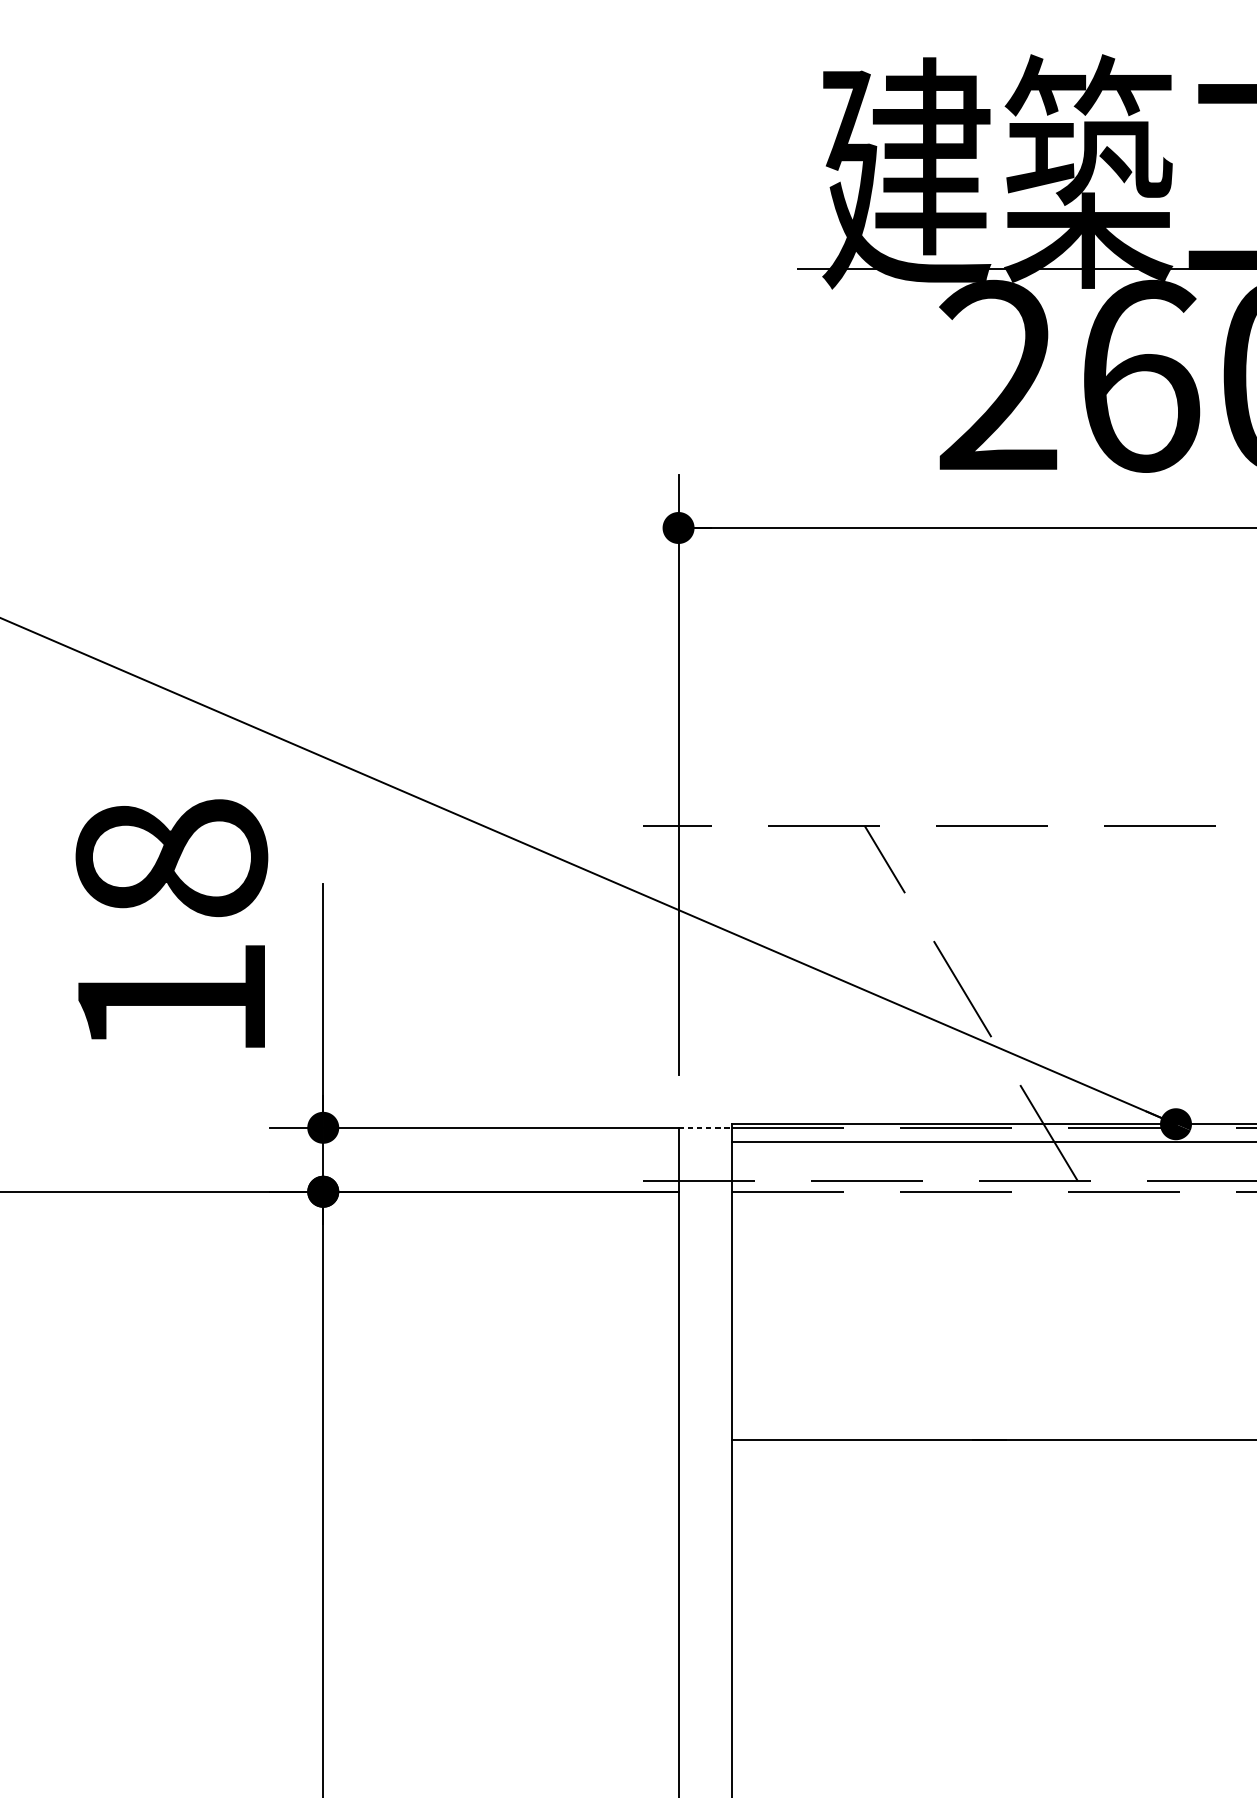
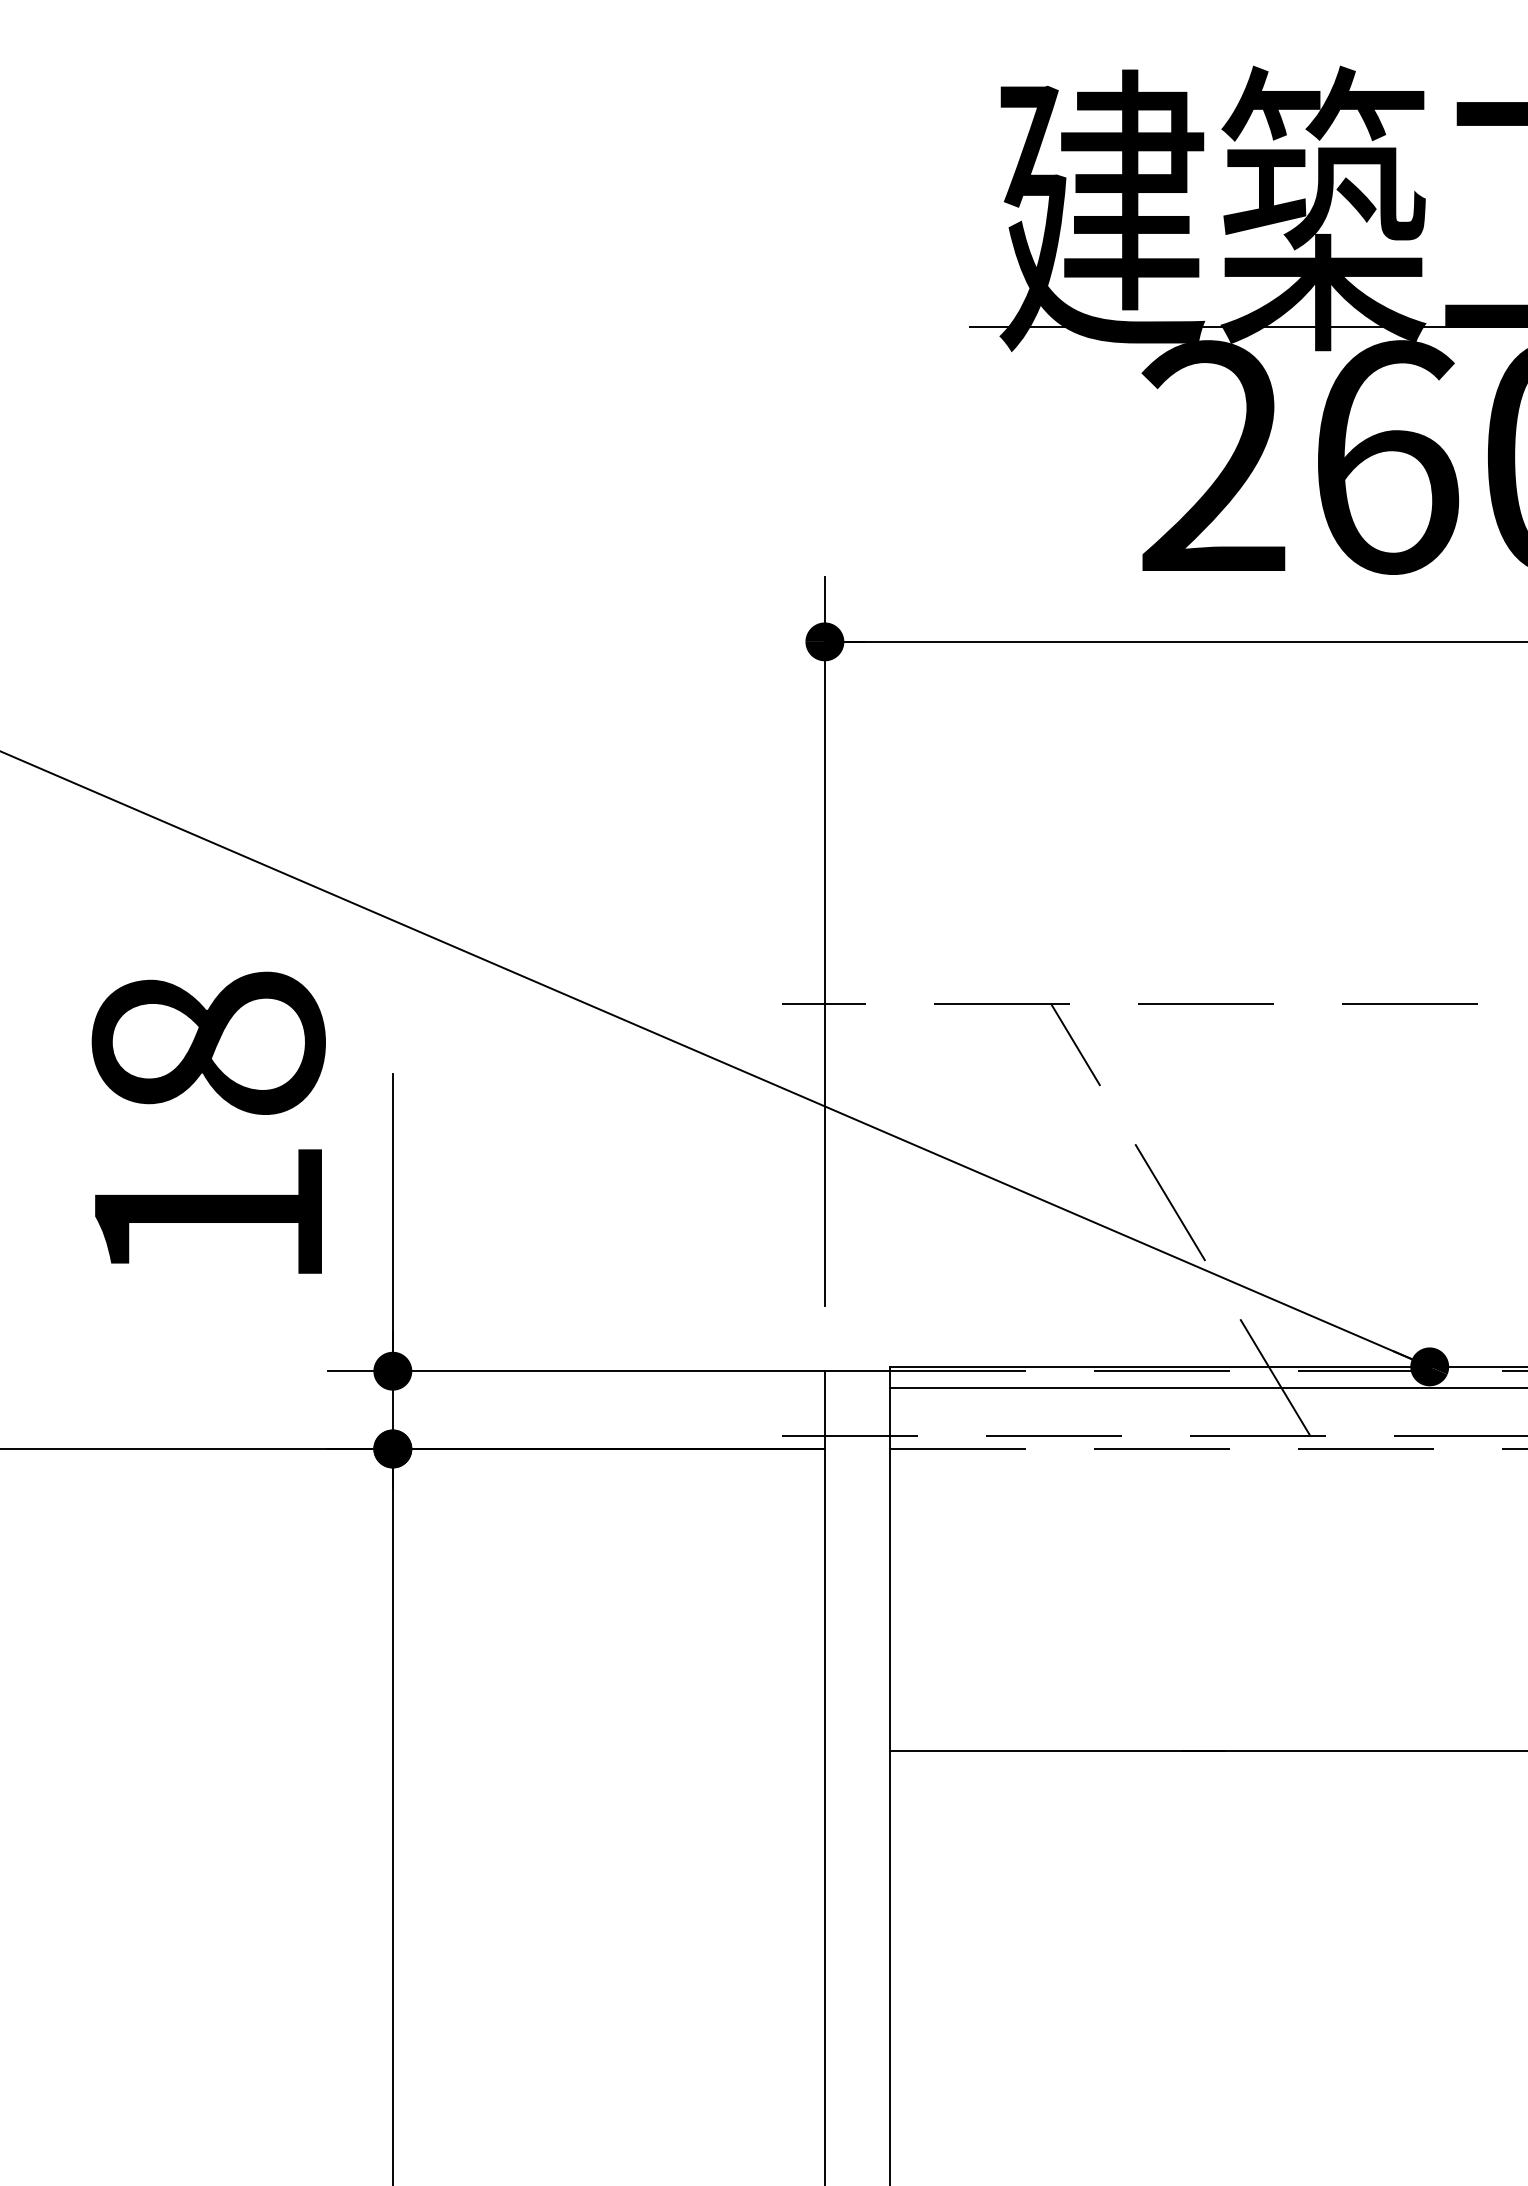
line: (705, 1128) -> (857, 1371), dashed -> solid

